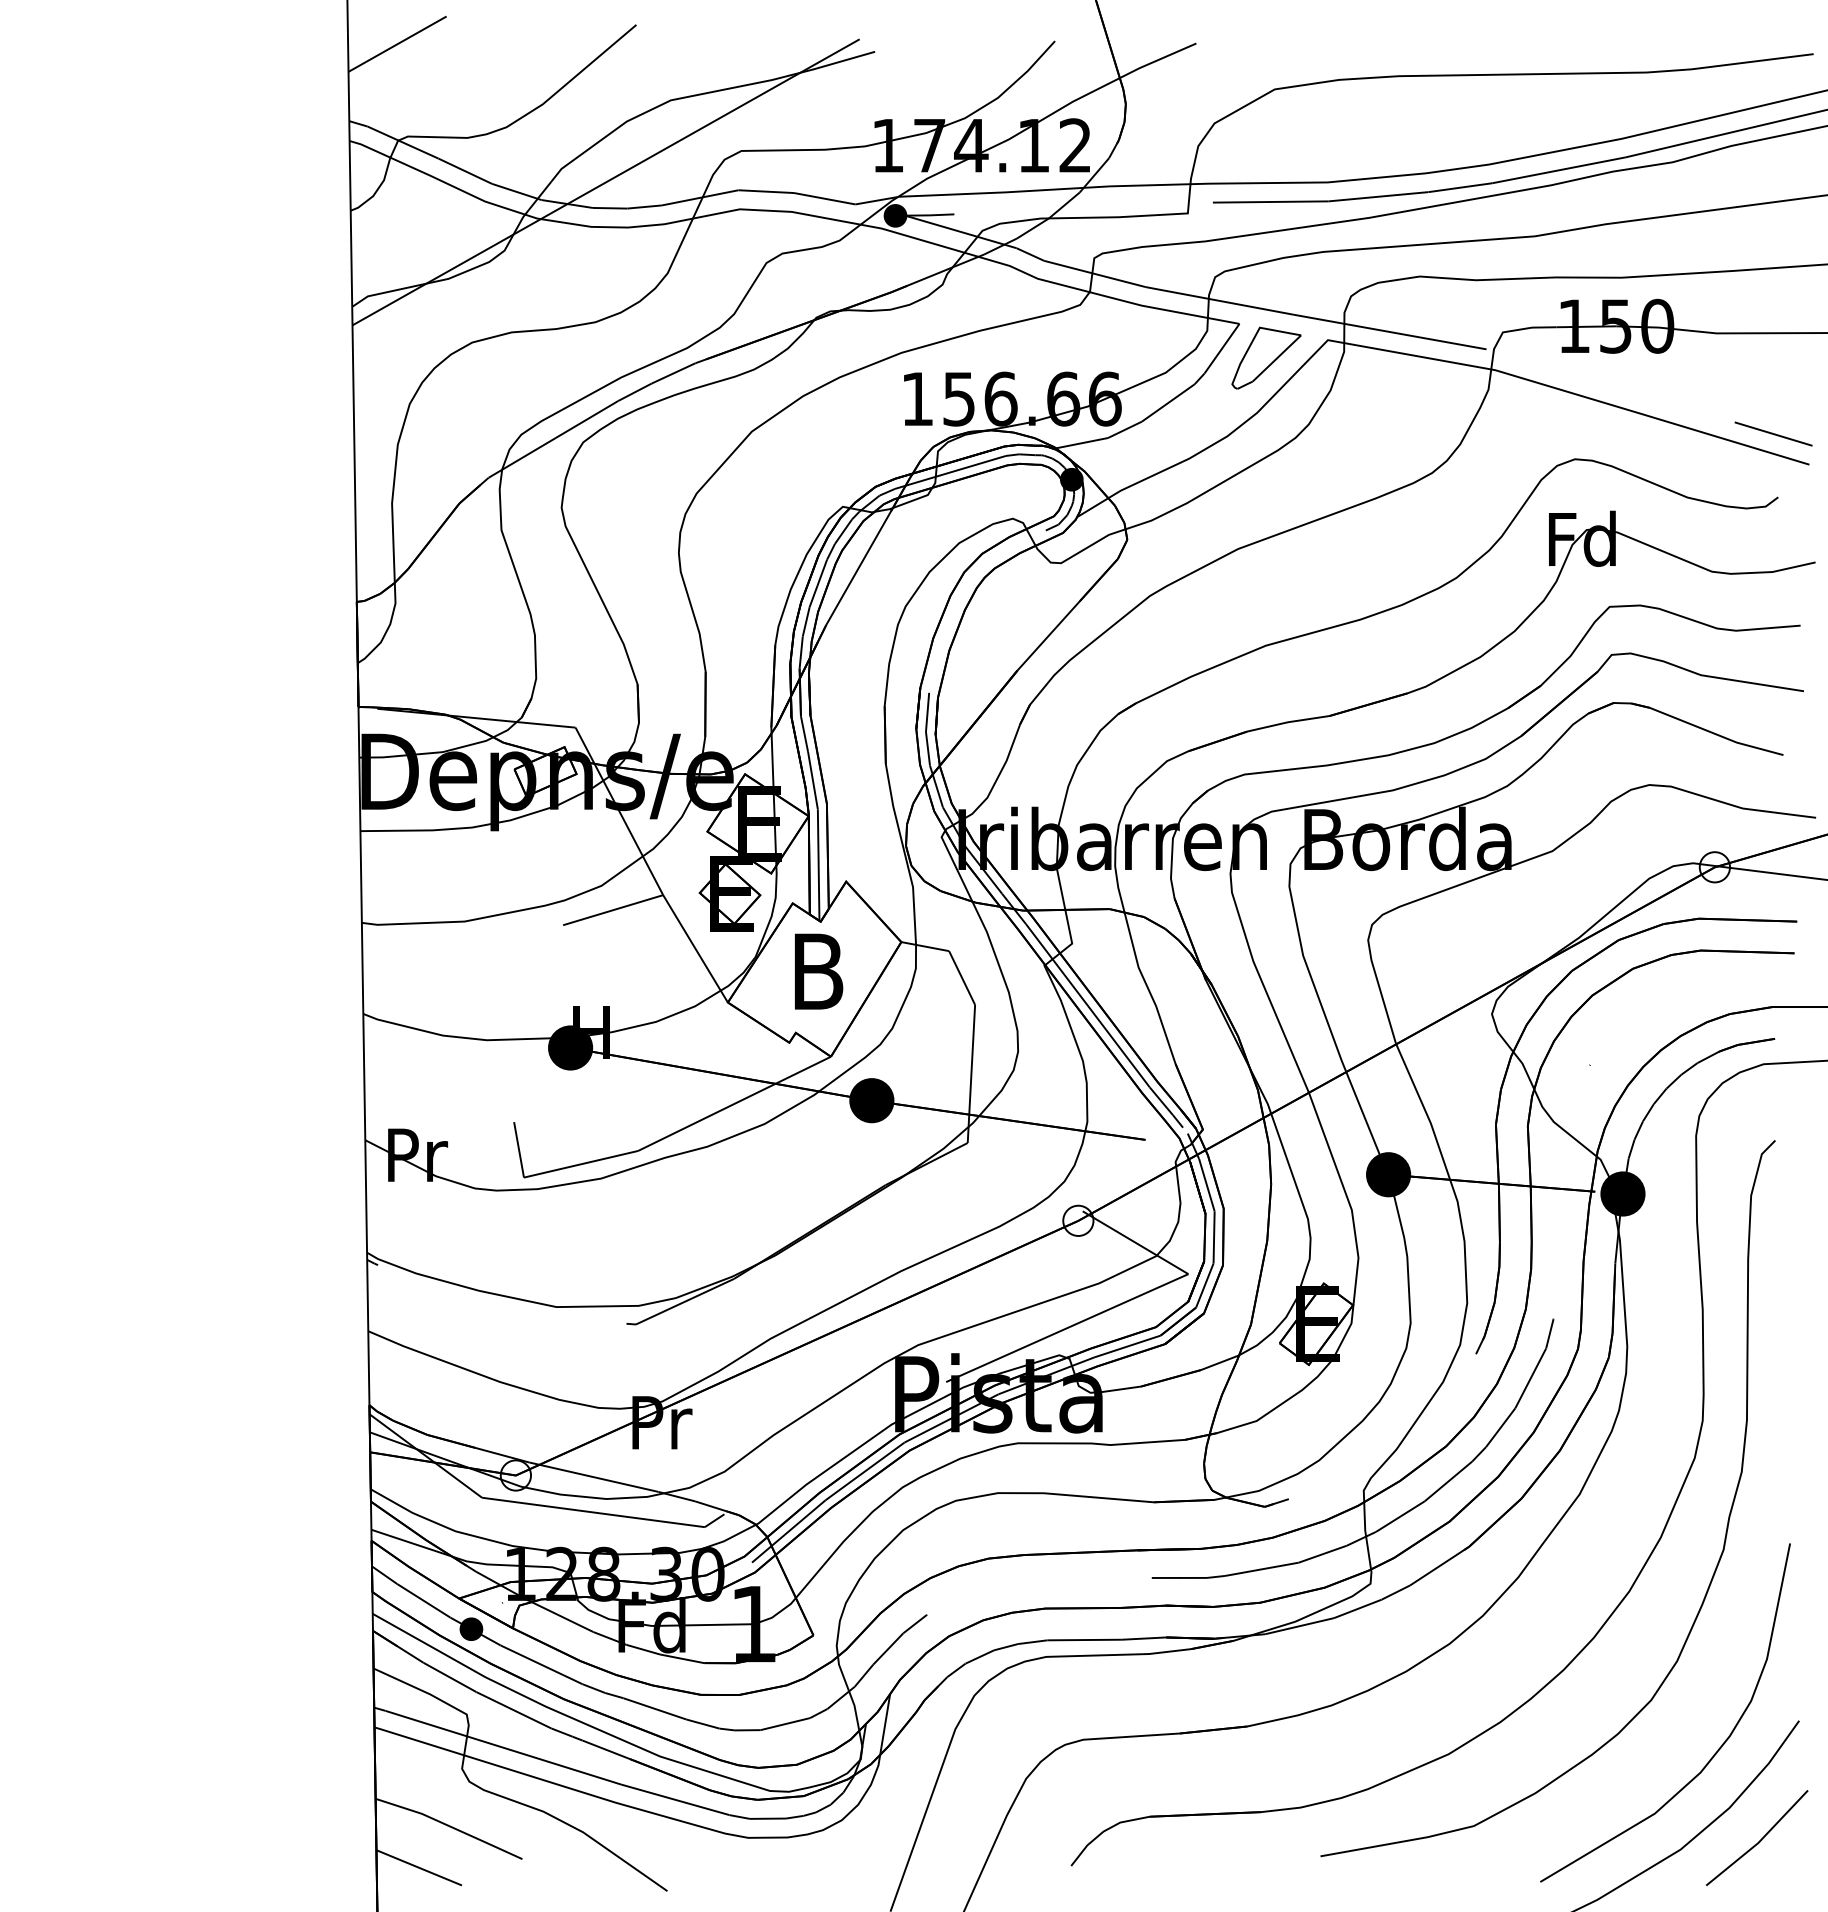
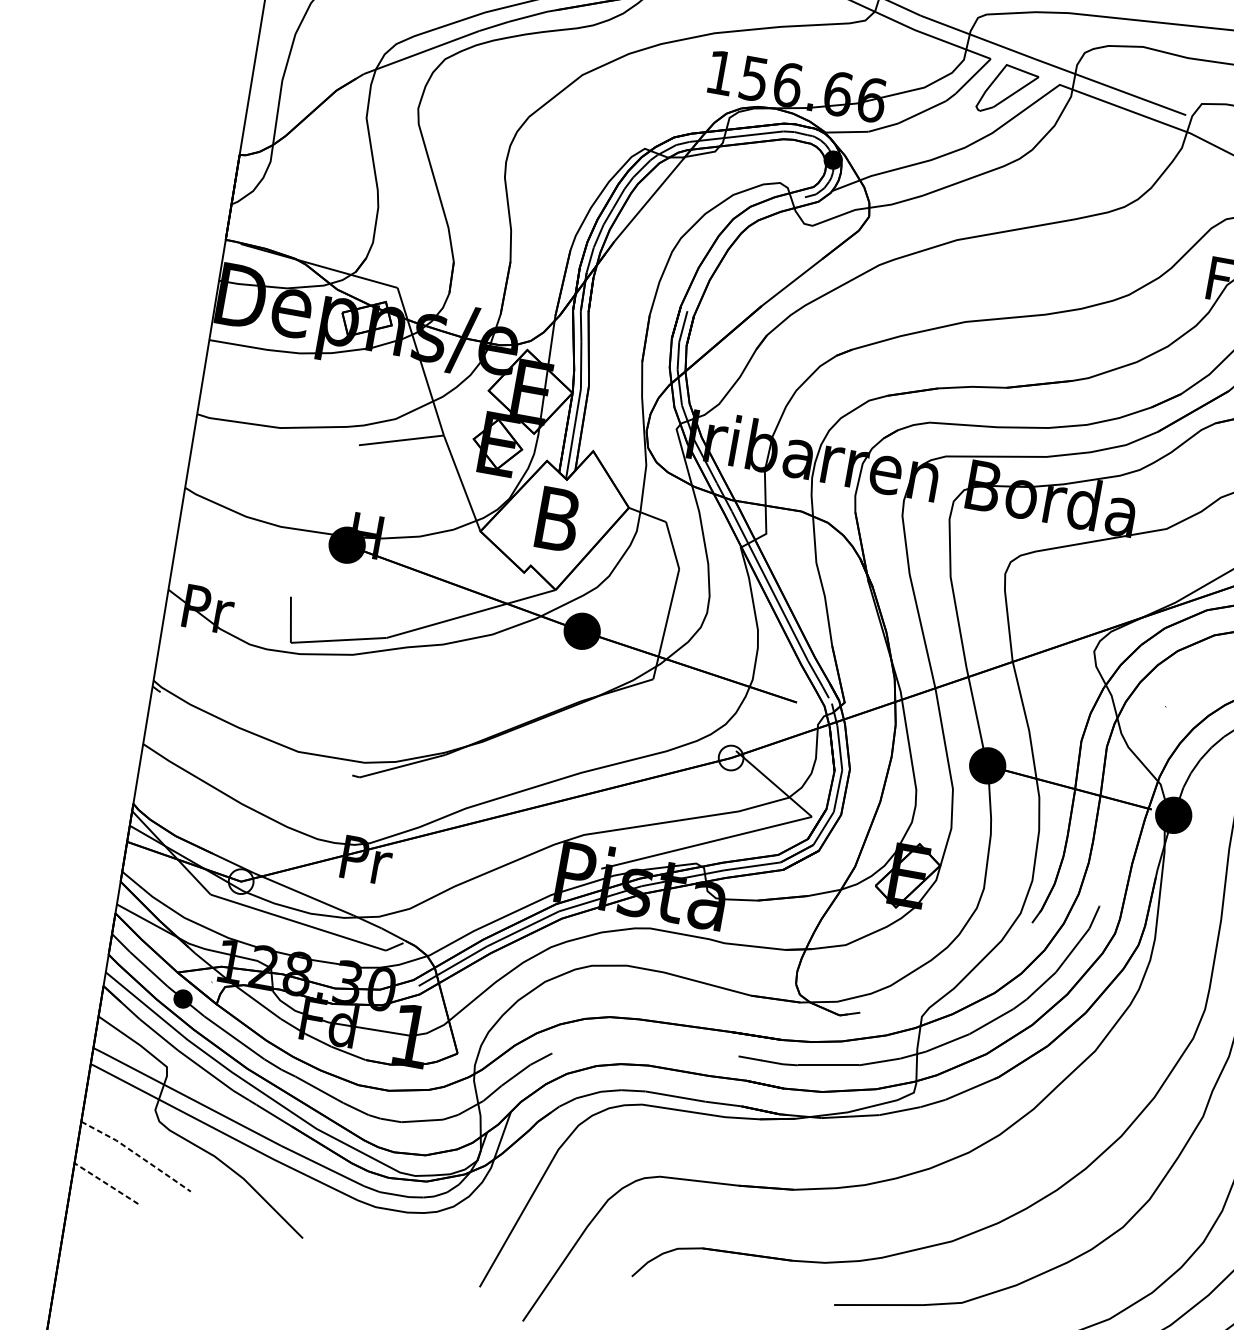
line: (450, 1826) -> (137, 1154), solid -> dashed
line: (418, 1867) -> (105, 1183), solid -> dashed

